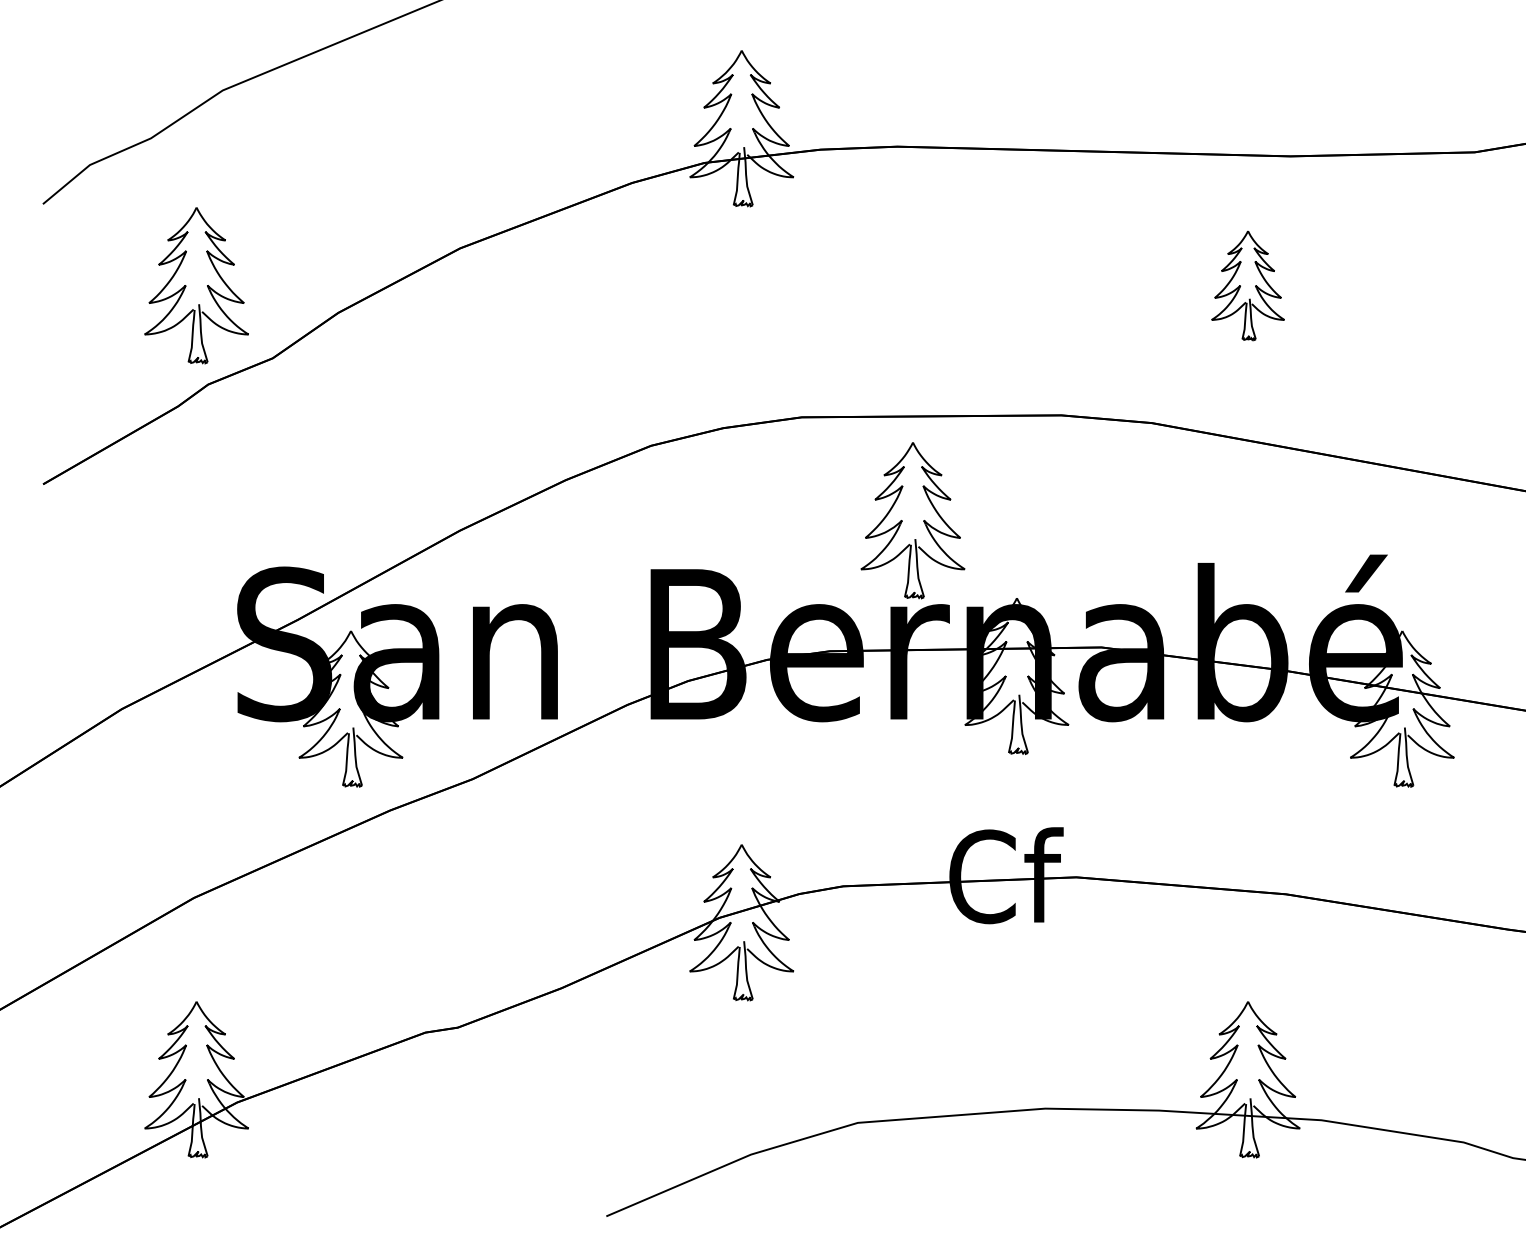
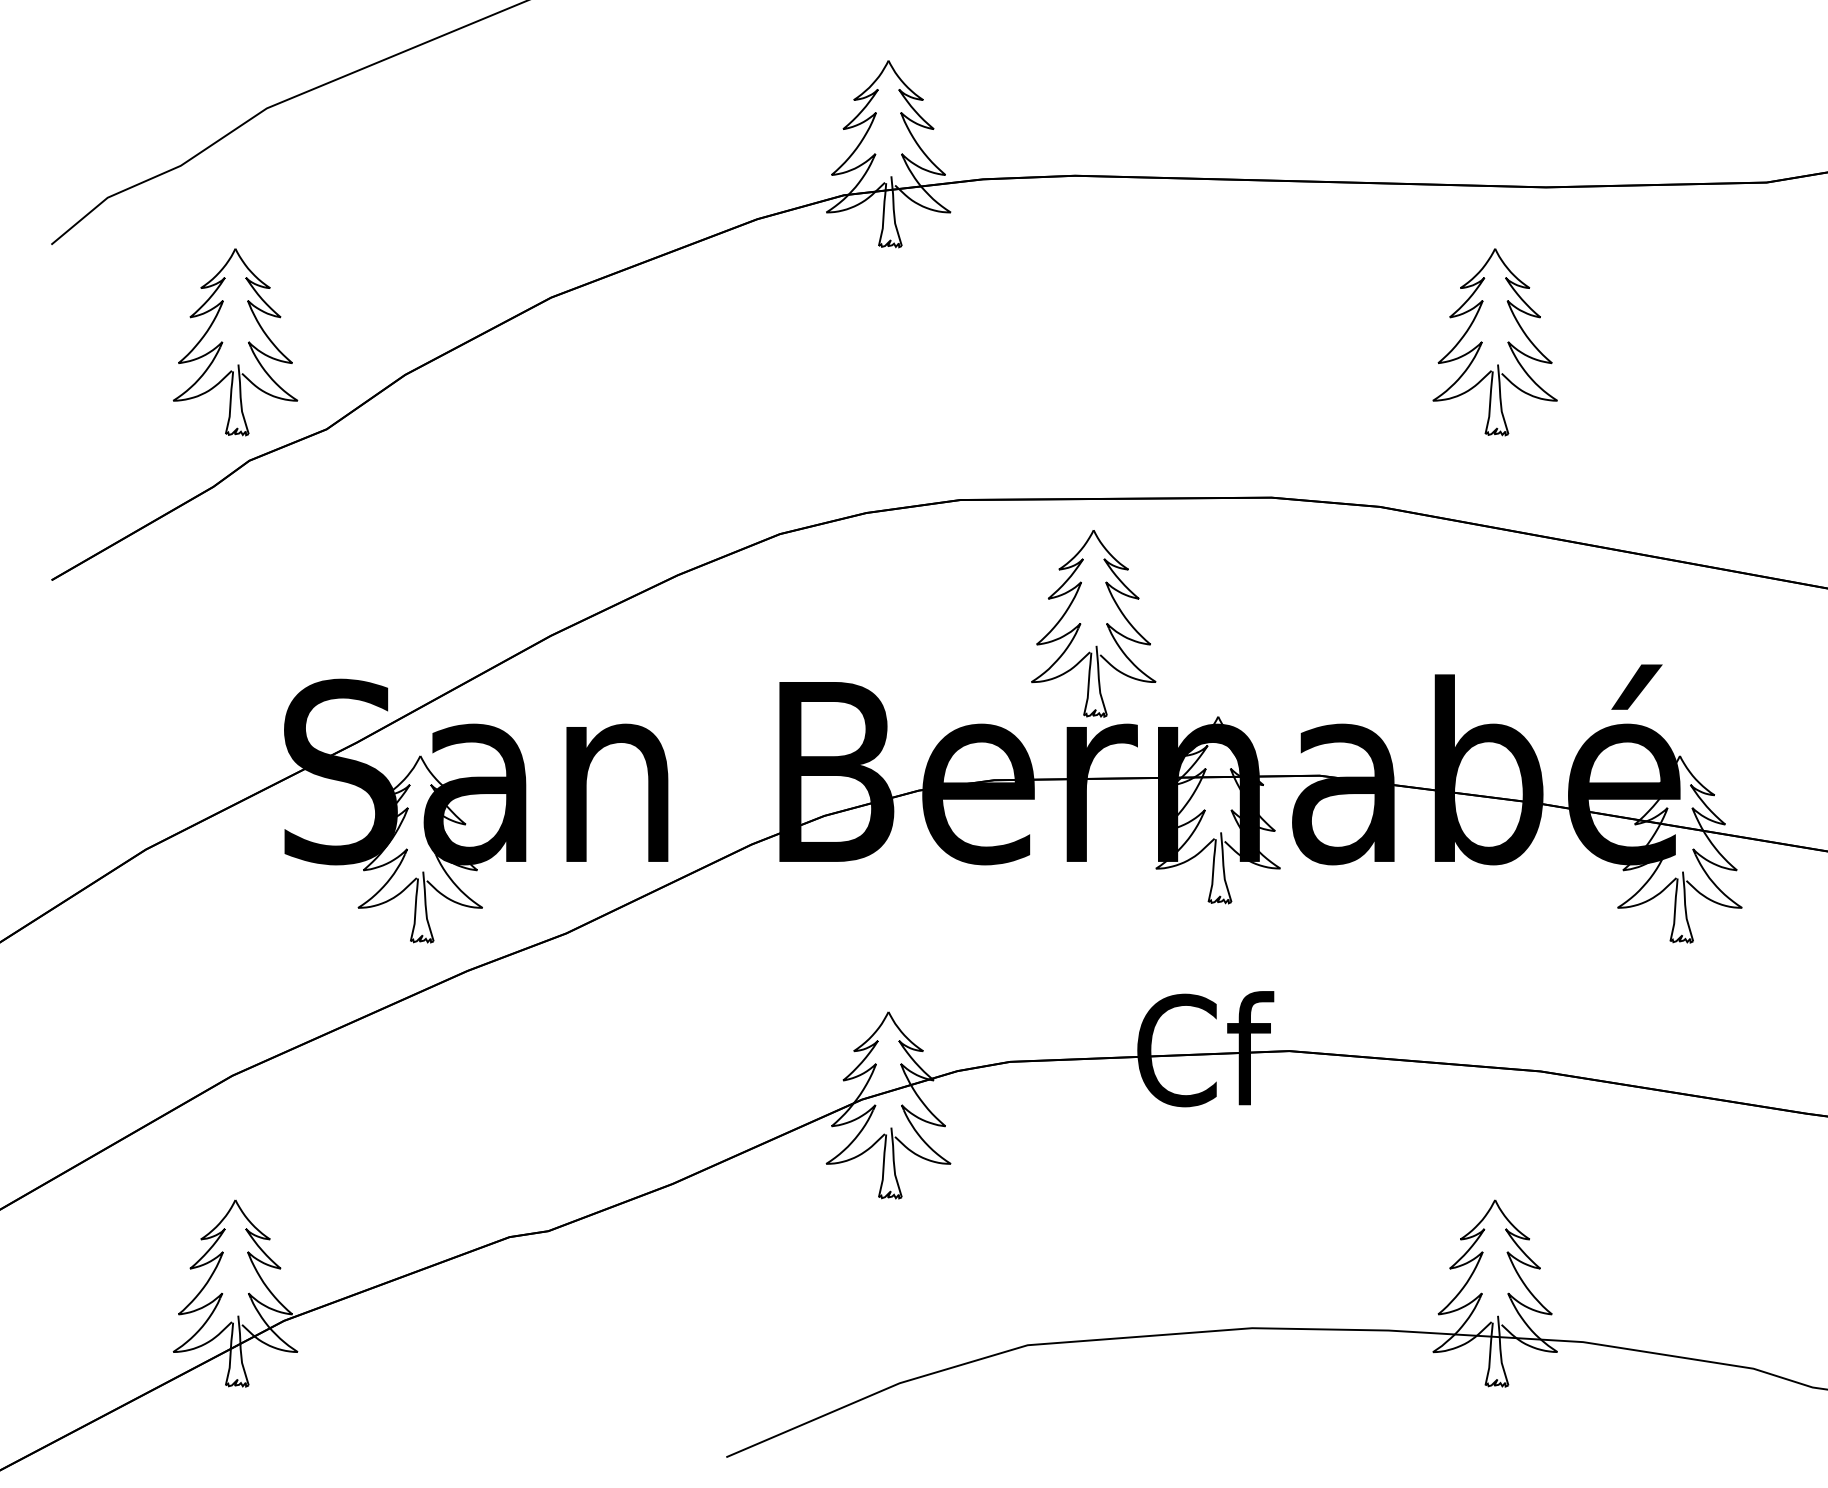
part: (1247, 285) -> (1494, 342), size x1.43

